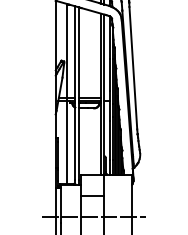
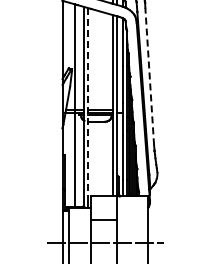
line: (133, 68) -> (149, 76), solid -> dashed
line: (78, 93) -> (88, 104), solid -> dashed

